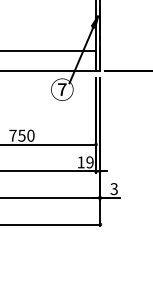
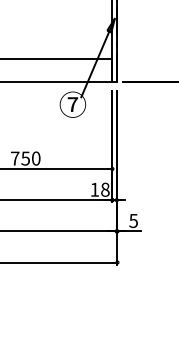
text: (90, 162) -> (105, 189), 19 -> 18
text: (114, 188) -> (133, 220), 3 -> 5

